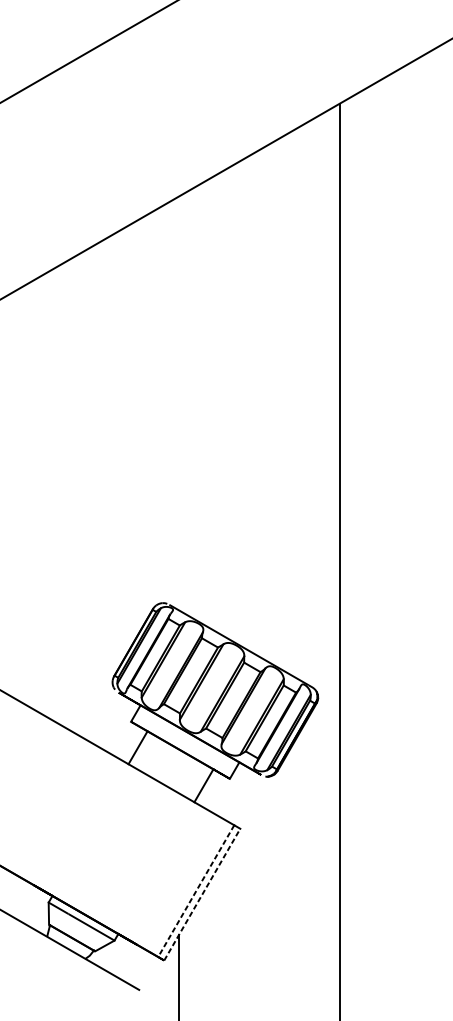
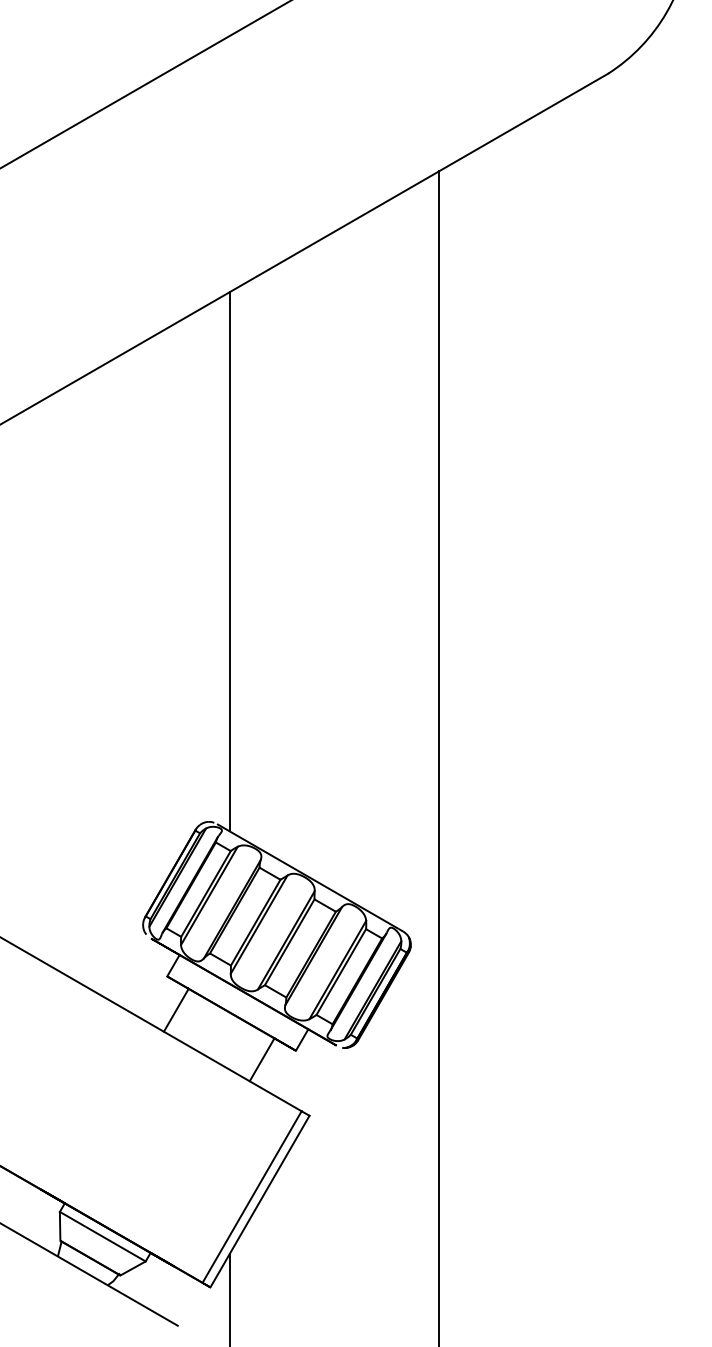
line: (178, 403) -> (229, 561), added
line: (195, 891) -> (251, 1197), dashed -> solid
line: (202, 894) -> (260, 1201), dashed -> solid

